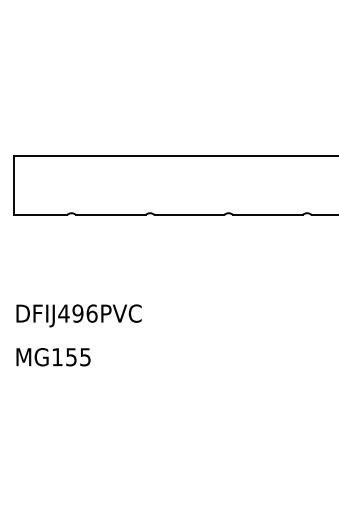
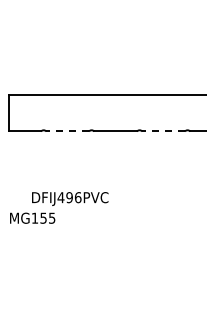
line: (110, 215) -> (67, 131), solid -> dashed
line: (267, 215) -> (163, 131), solid -> dashed
text: (79, 315) -> (70, 198), moved

